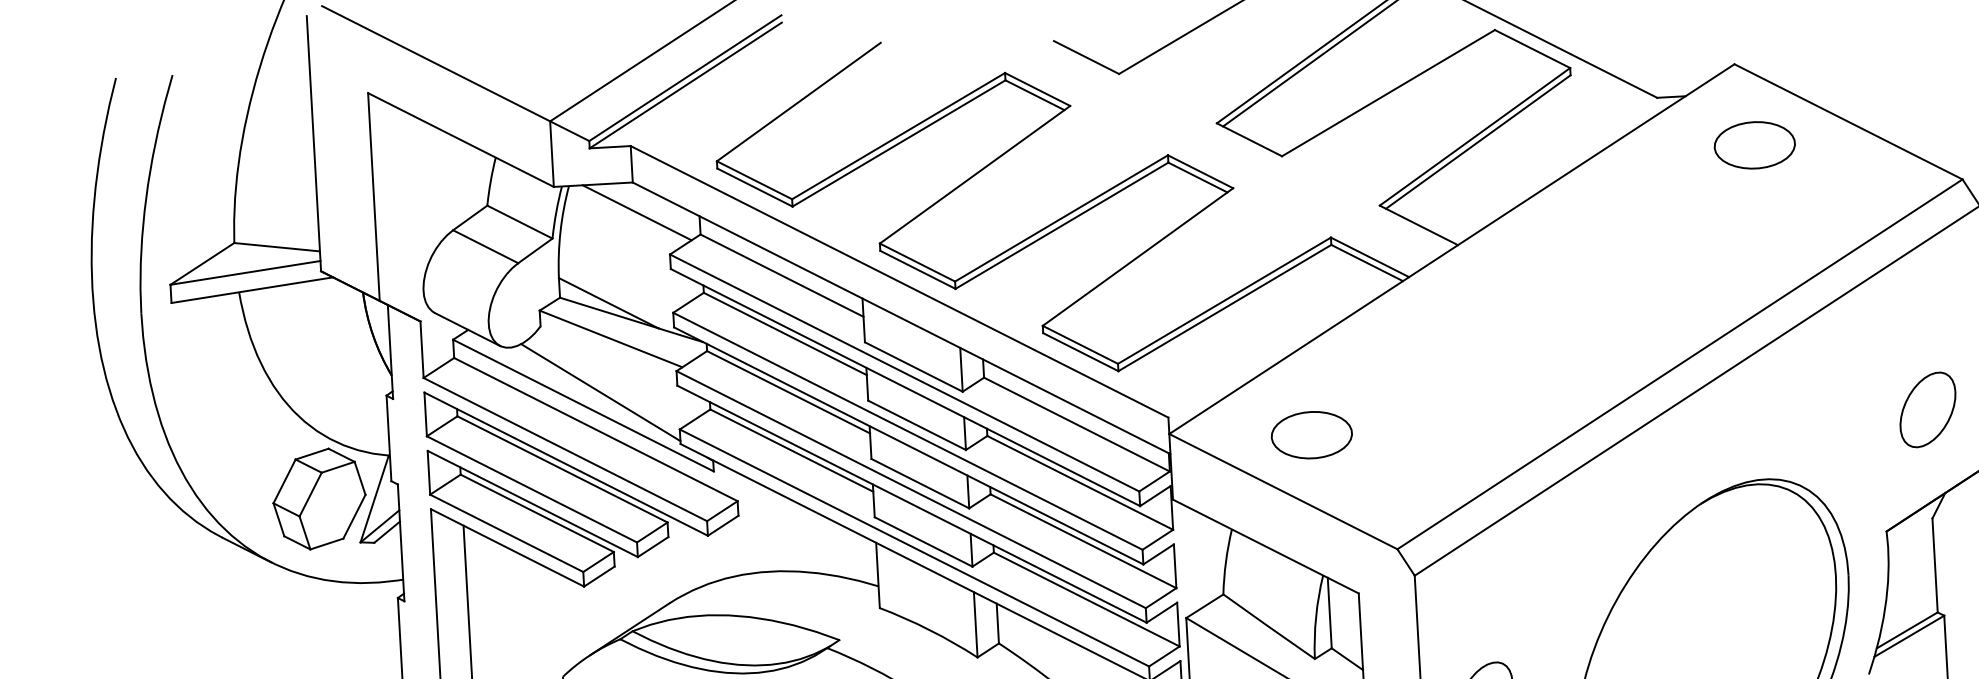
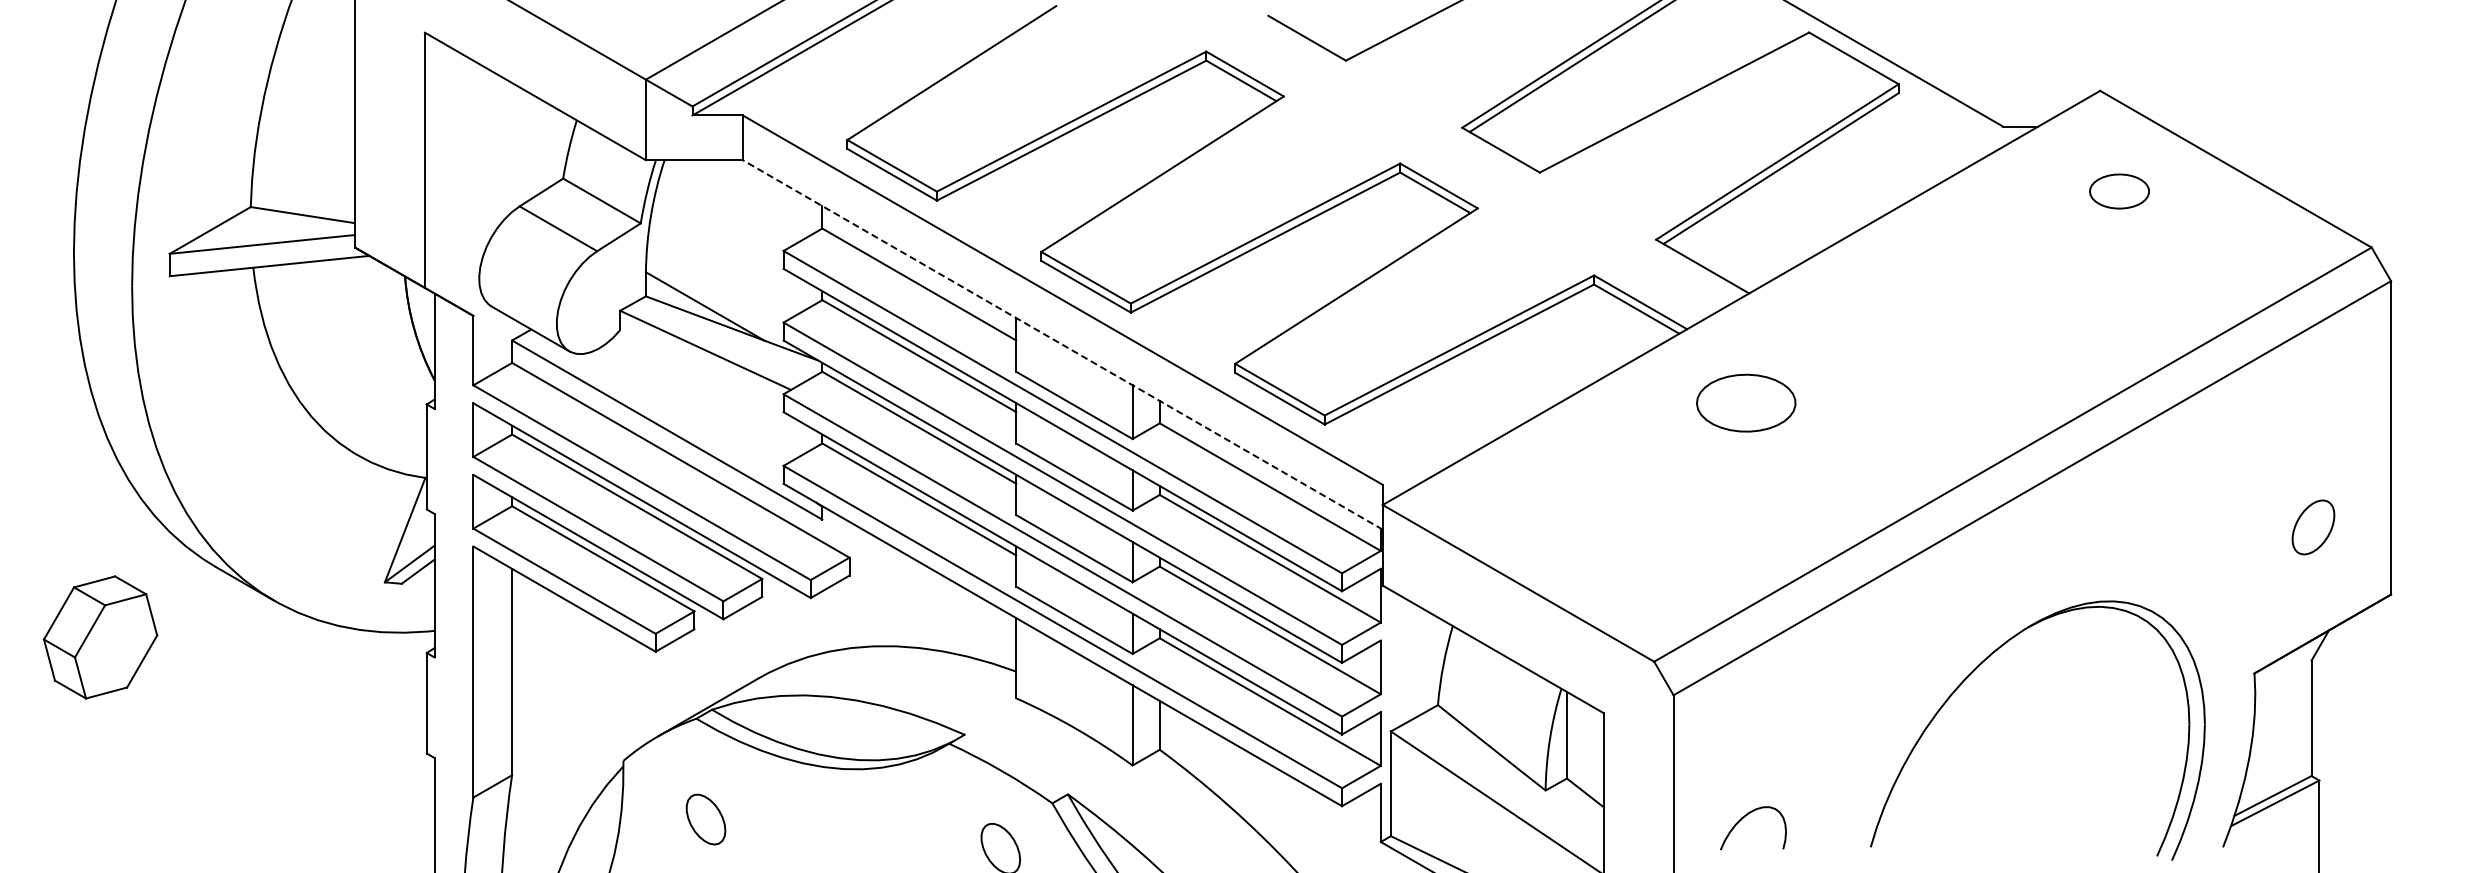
part: (1754, 145) -> (2119, 191), size x0.6
line: (637, 212) -> (746, 197), removed
line: (901, 317) -> (1062, 344), solid -> dashed
line: (600, 392) -> (689, 415), removed
part: (1928, 409) -> (2313, 527), size x0.6
part: (1312, 434) -> (1746, 402), moved
part: (319, 499) -> (100, 637), moved

